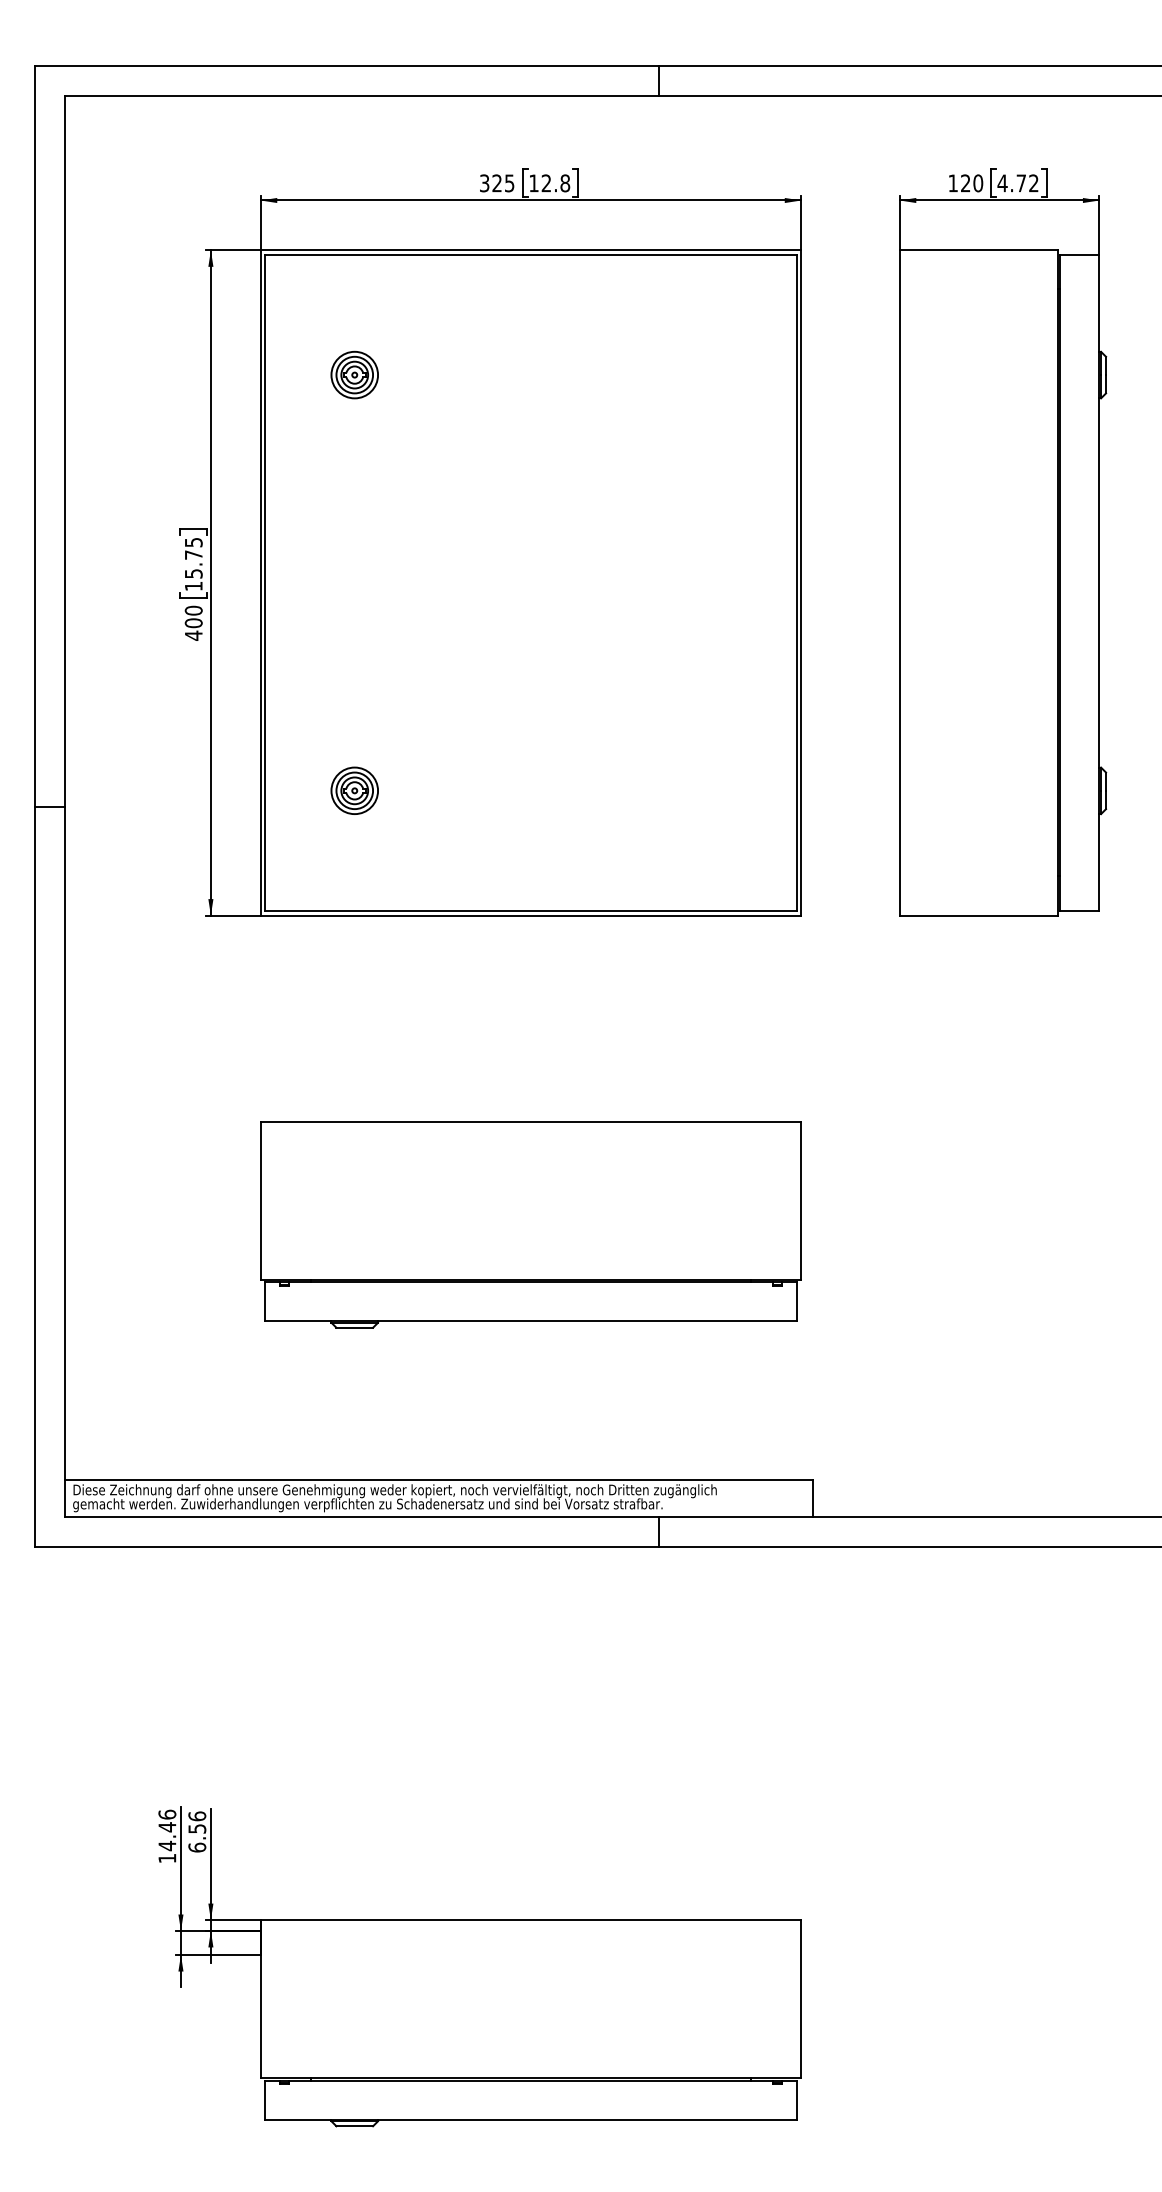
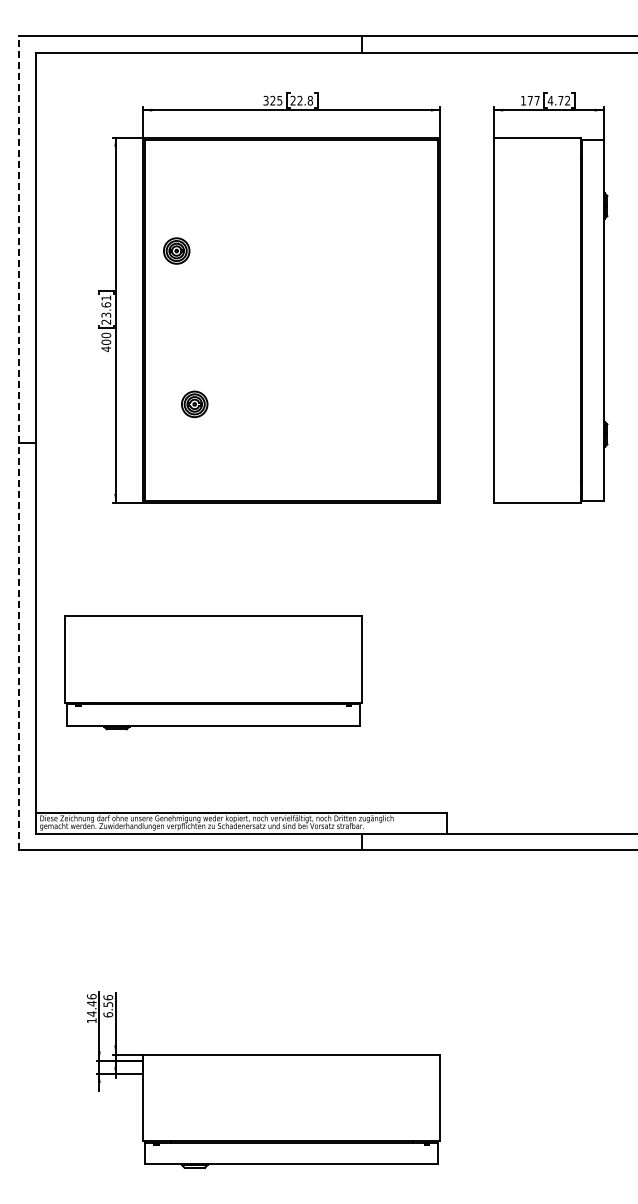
text: (532, 182) -> (292, 100), 12.8 -> 22.8
text: (971, 182) -> (533, 100), 120 -> 177
part: (354, 374) -> (176, 250), moved
text: (194, 563) -> (106, 309), 15.75 -> 23.61
part: (354, 791) -> (194, 404), moved
line: (35, 807) -> (19, 443), solid -> dashed
part: (530, 1224) -> (213, 672), moved

